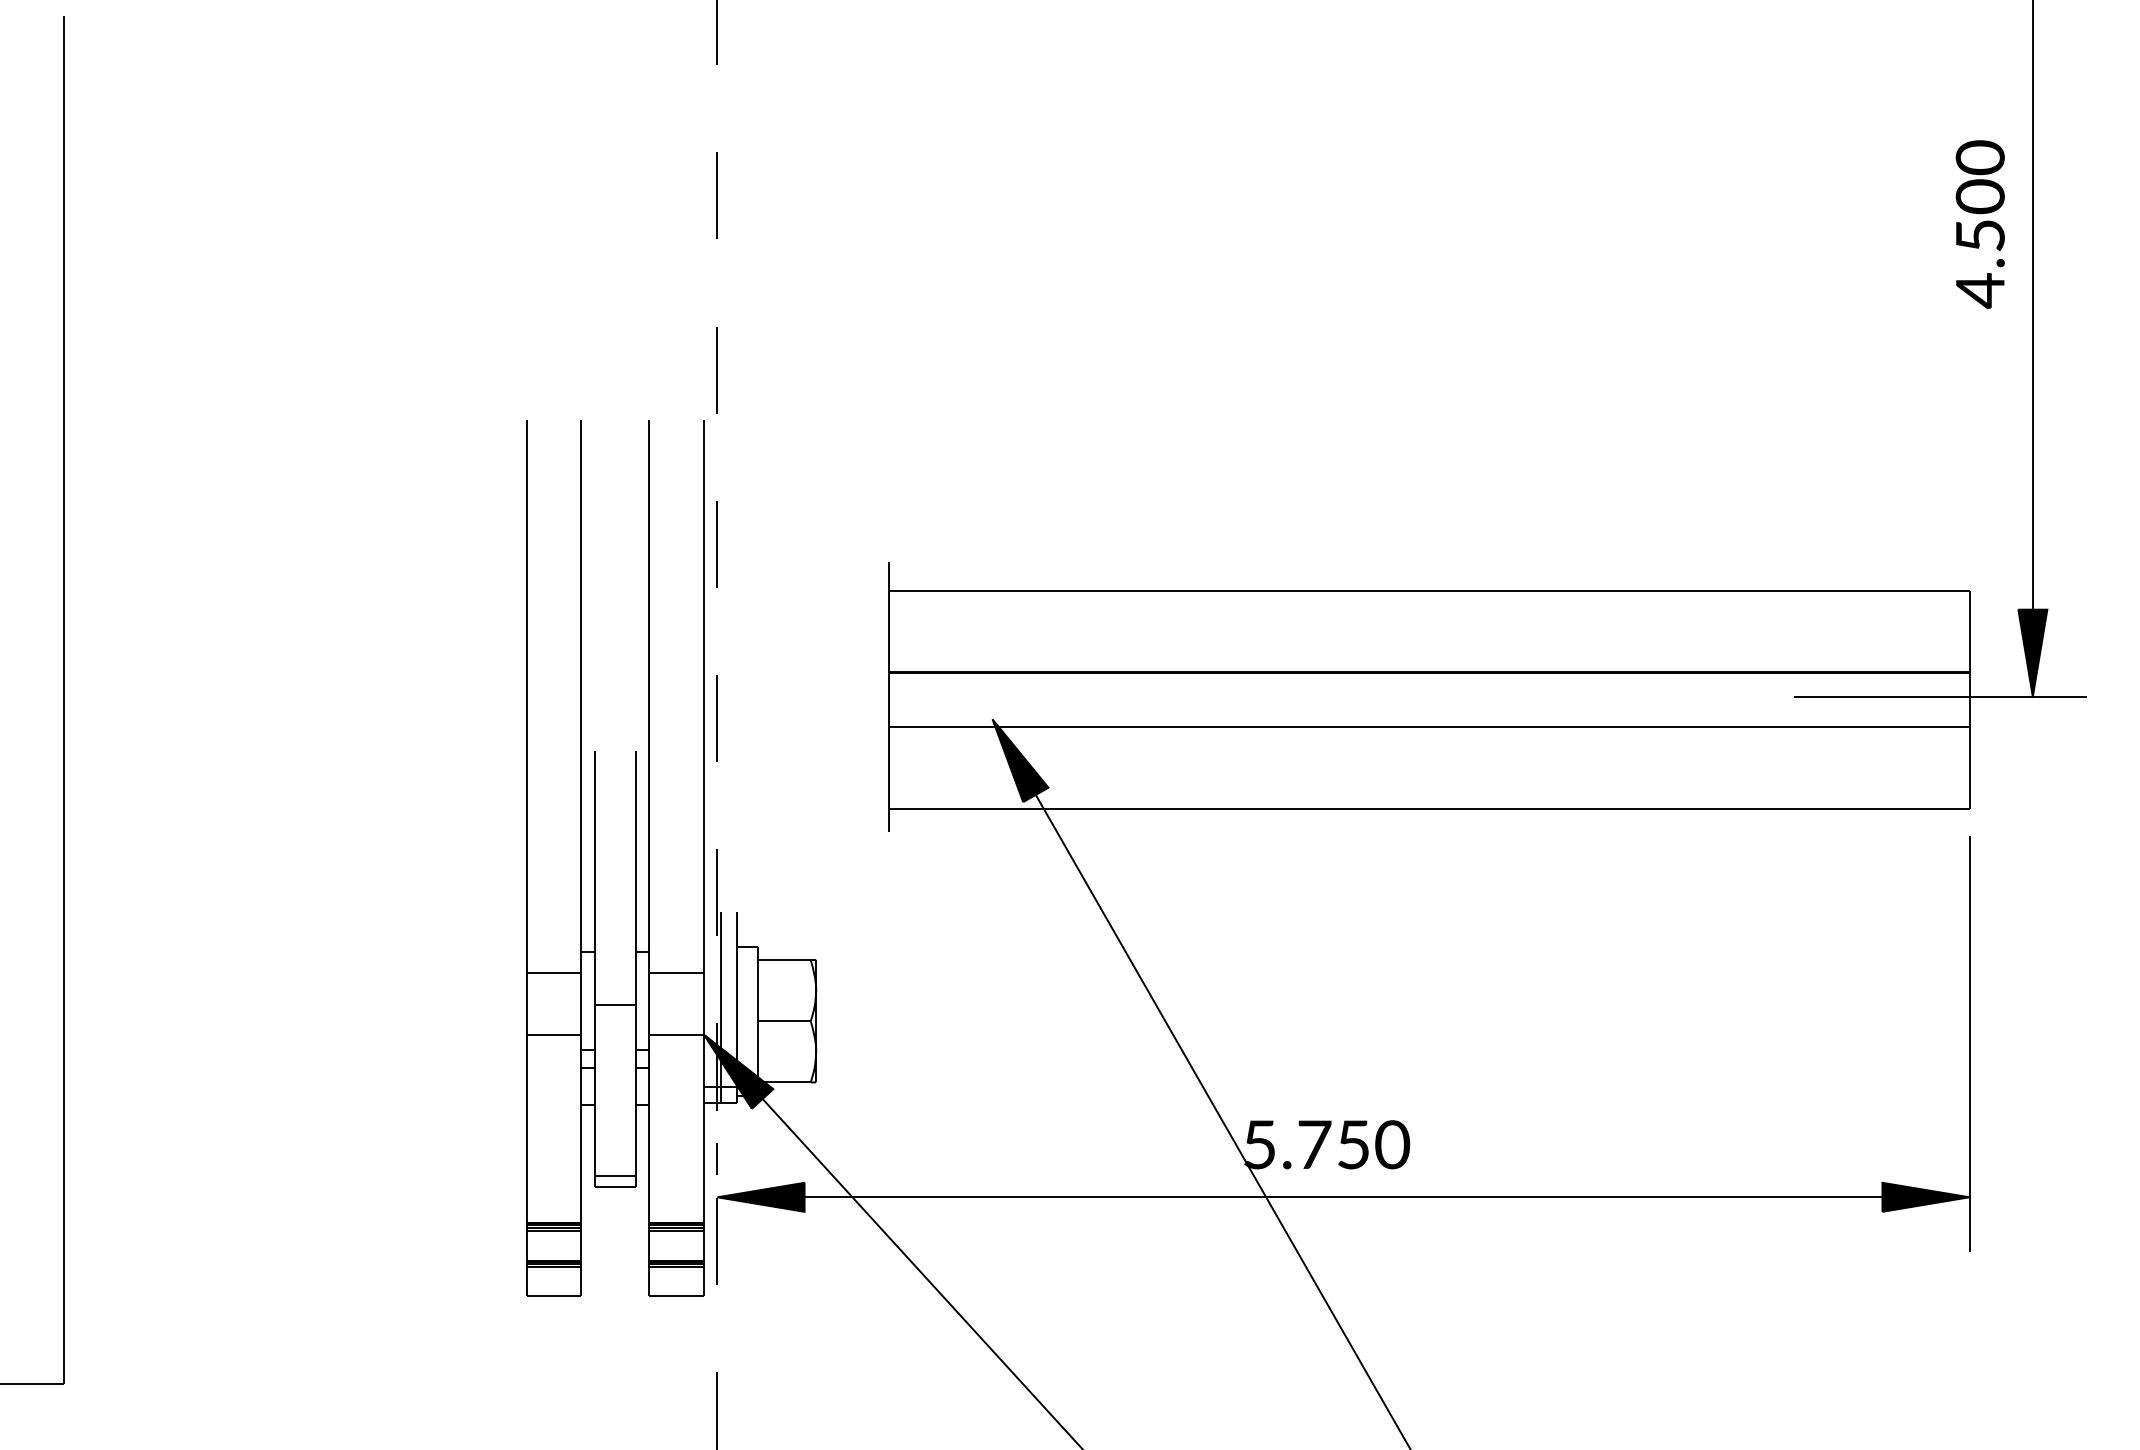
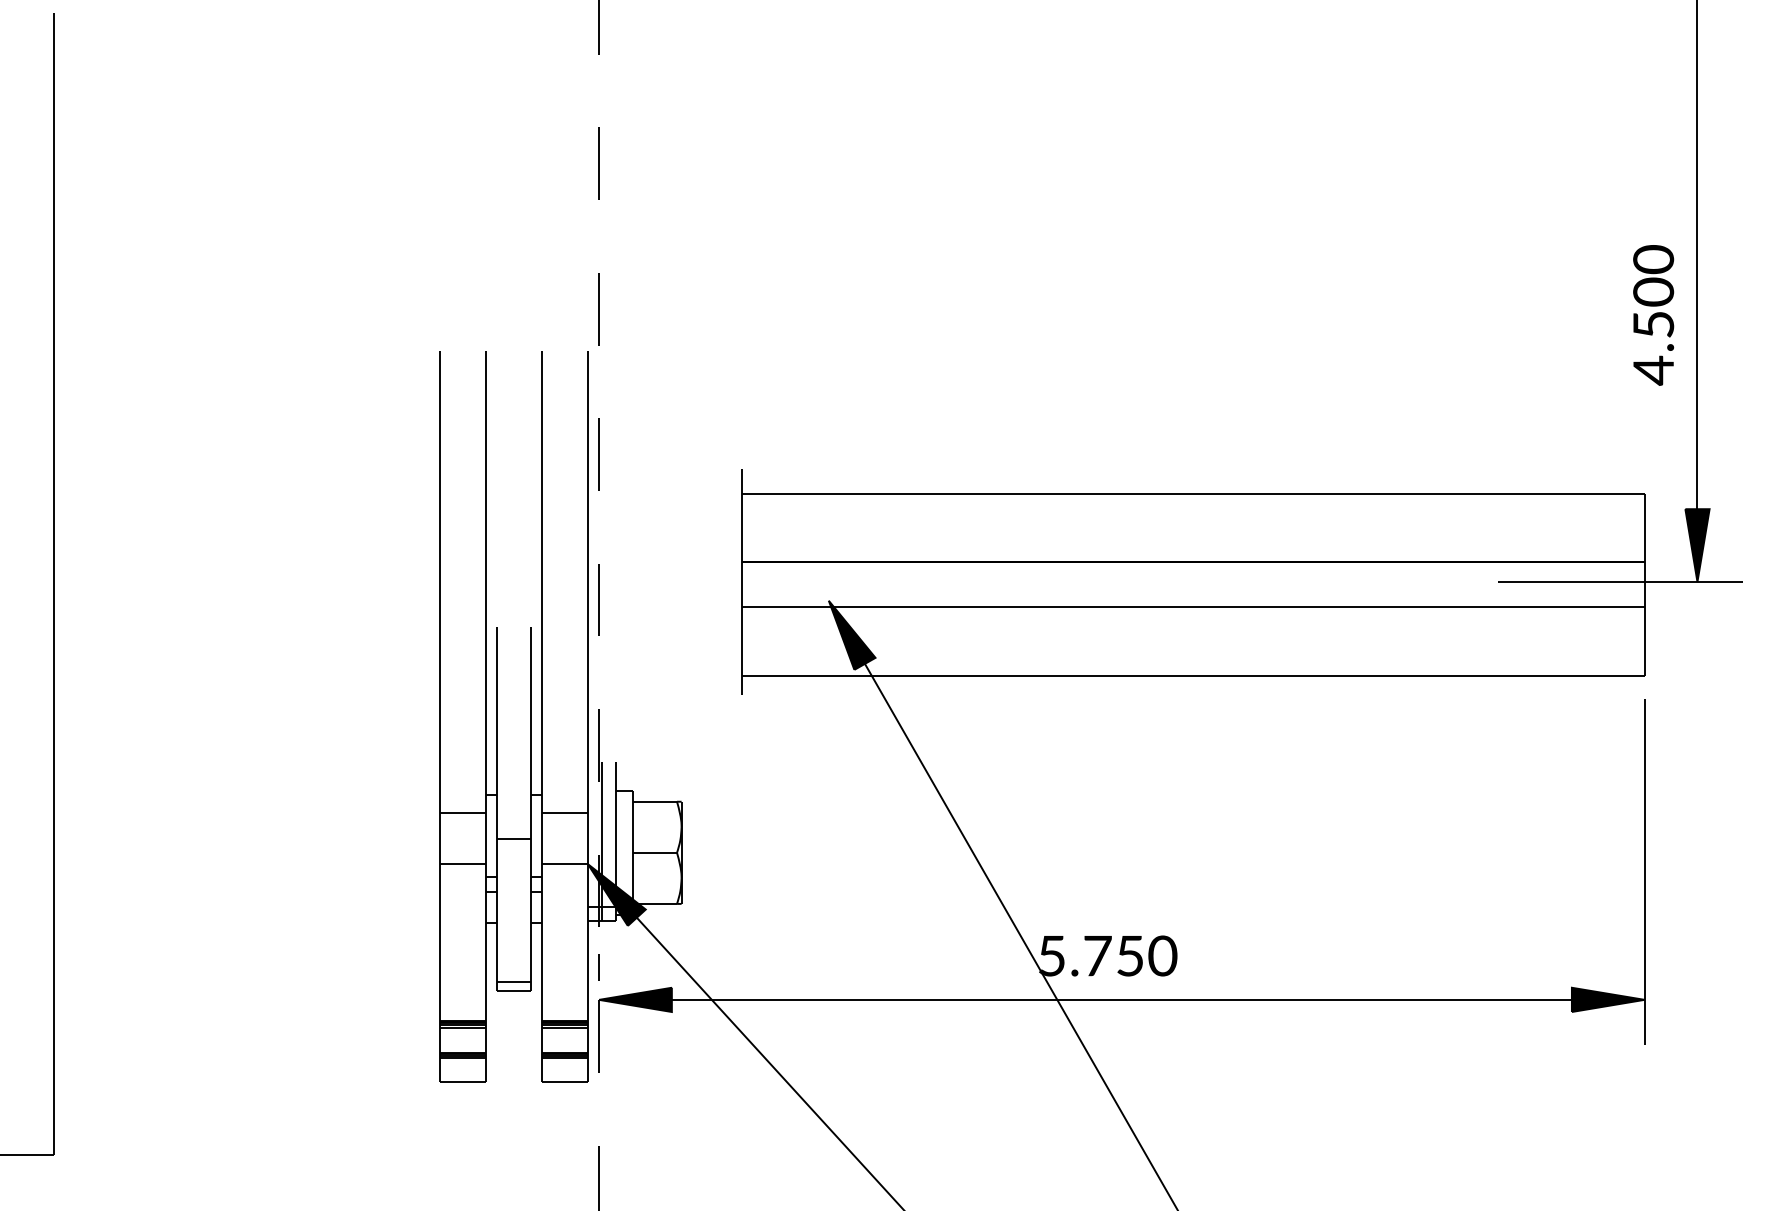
text: (1979, 224) -> (1652, 315), moved

